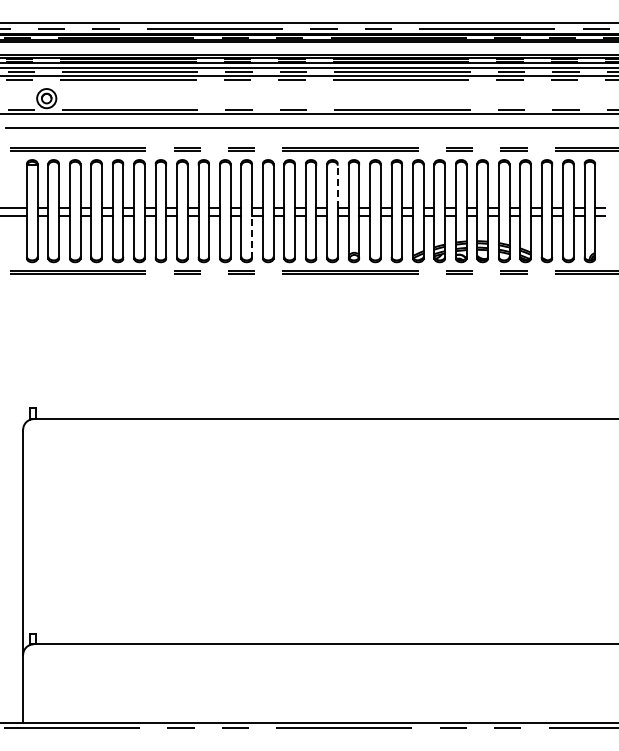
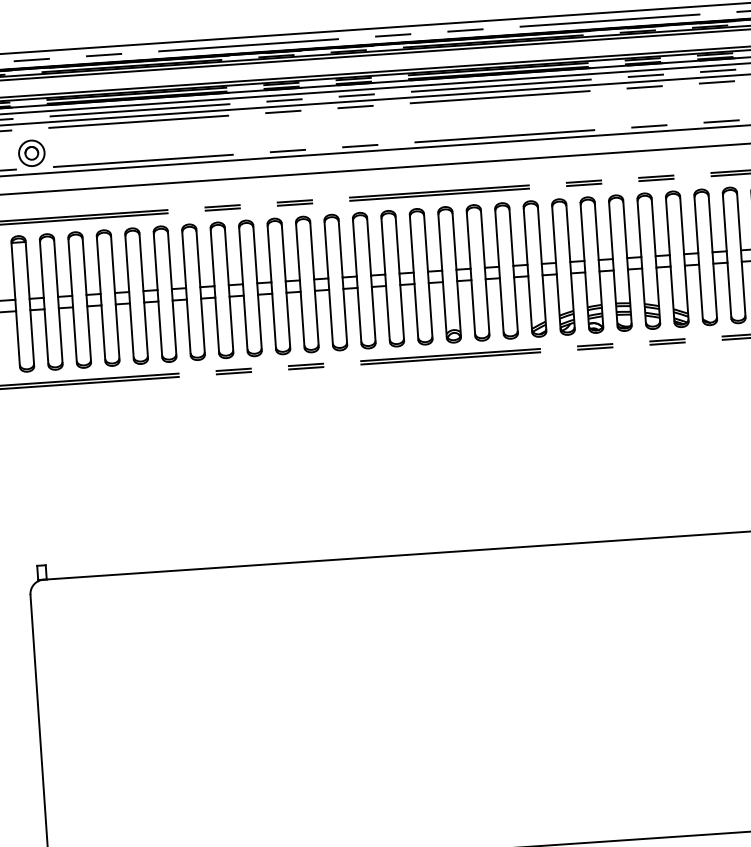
line: (337, 185) -> (425, 242), dashed -> solid
line: (252, 236) -> (317, 317), dashed -> solid

